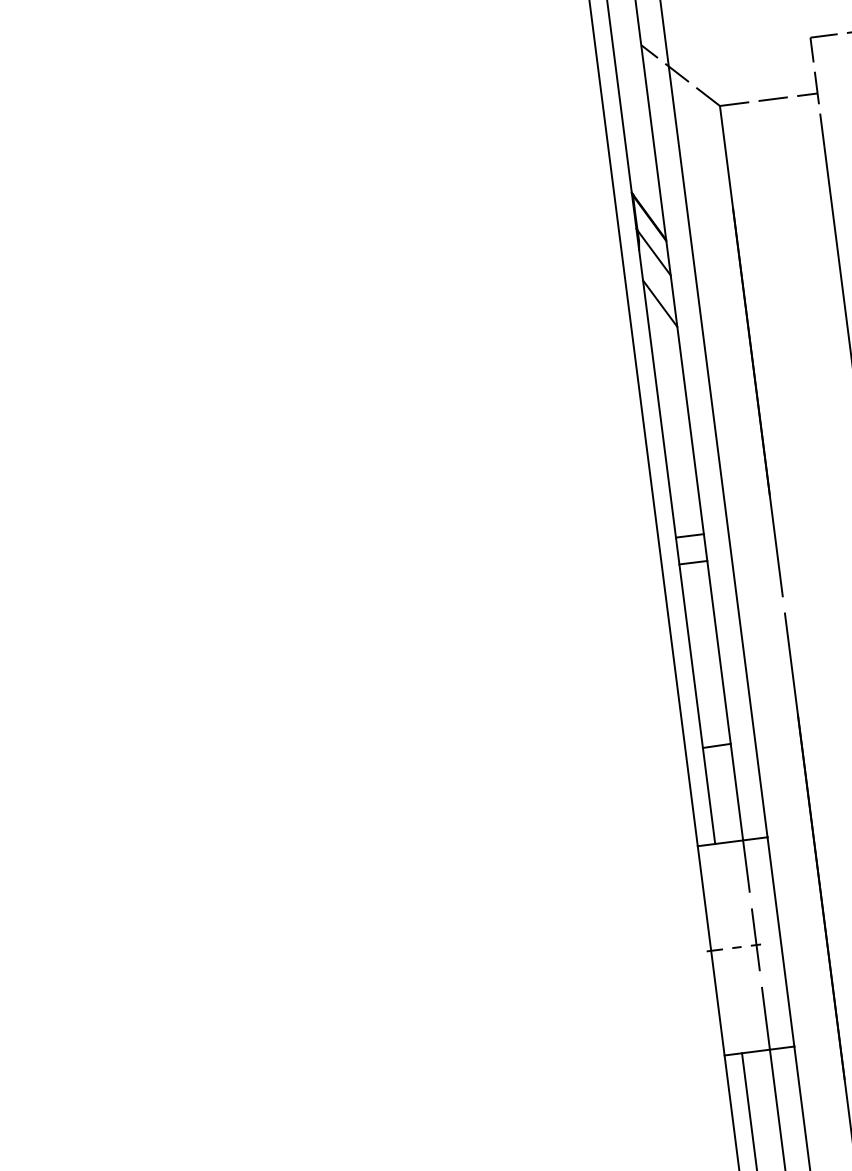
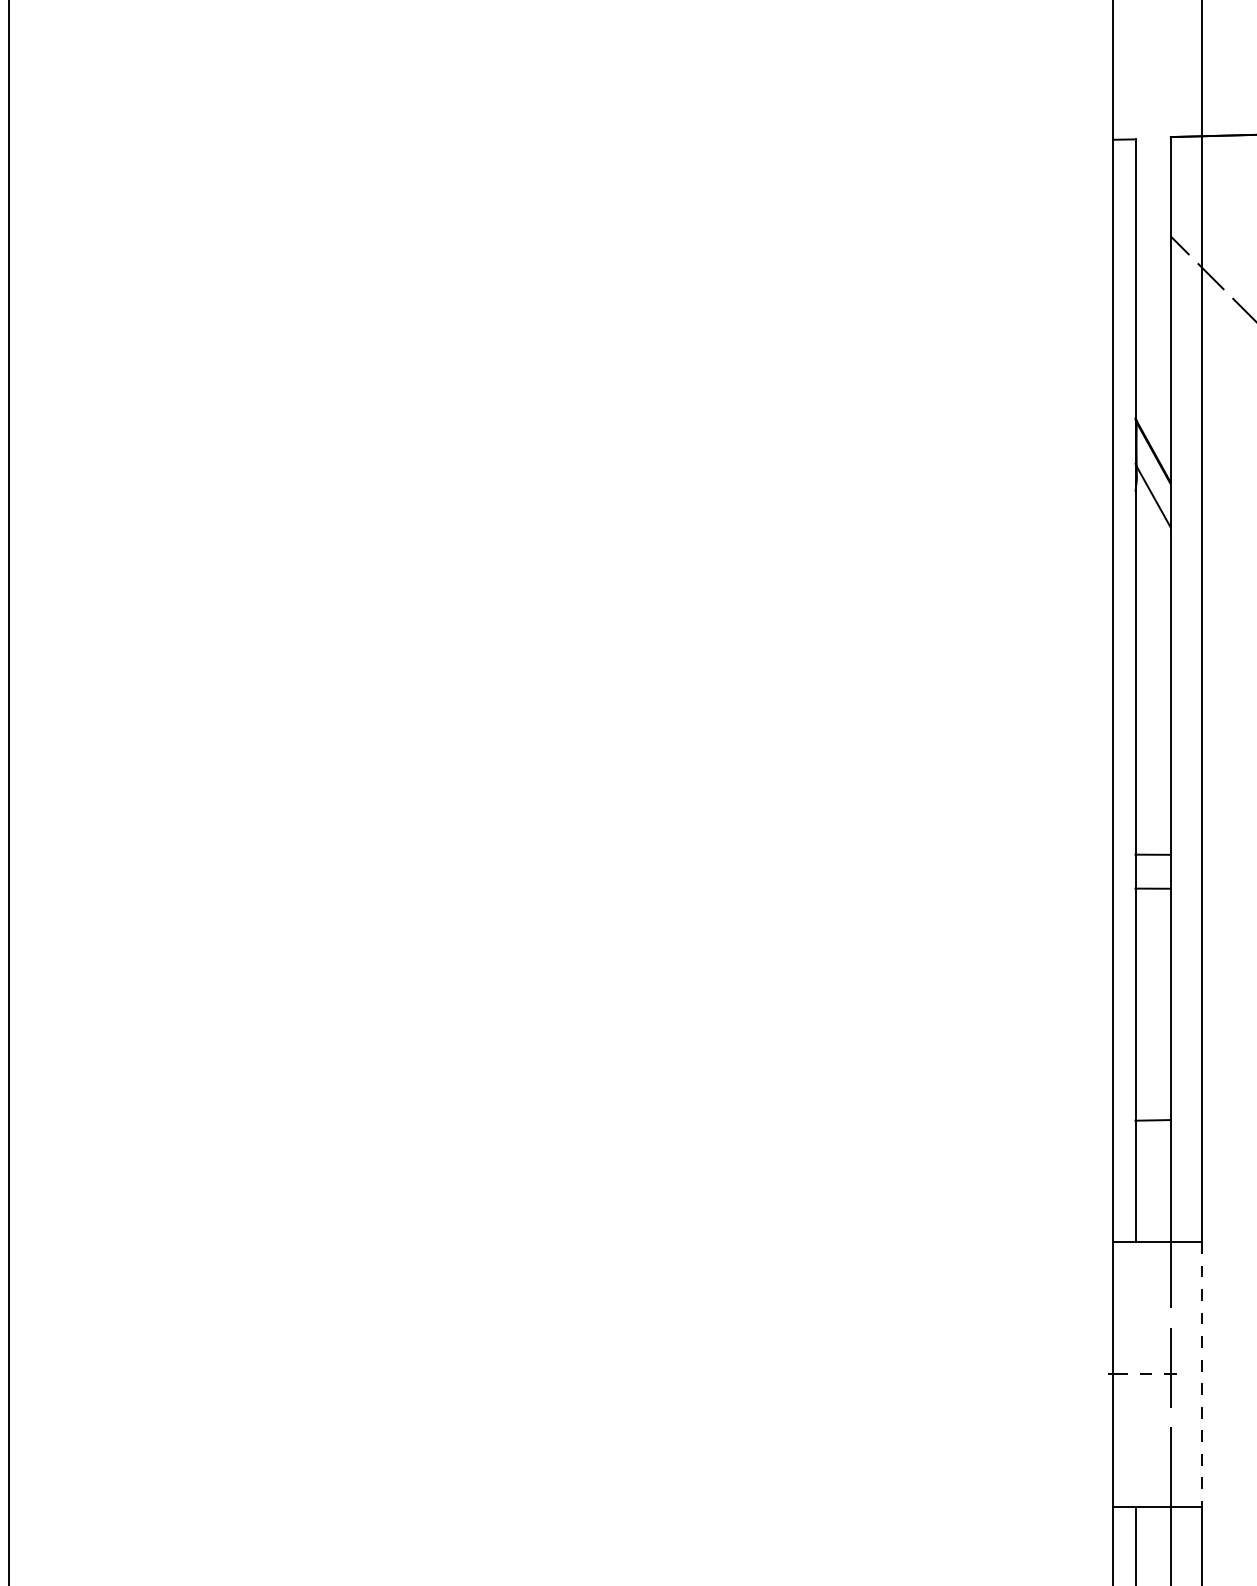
line: (659, 303) -> (1152, 560), removed
line: (780, 941) -> (1201, 1374), solid -> dashed

